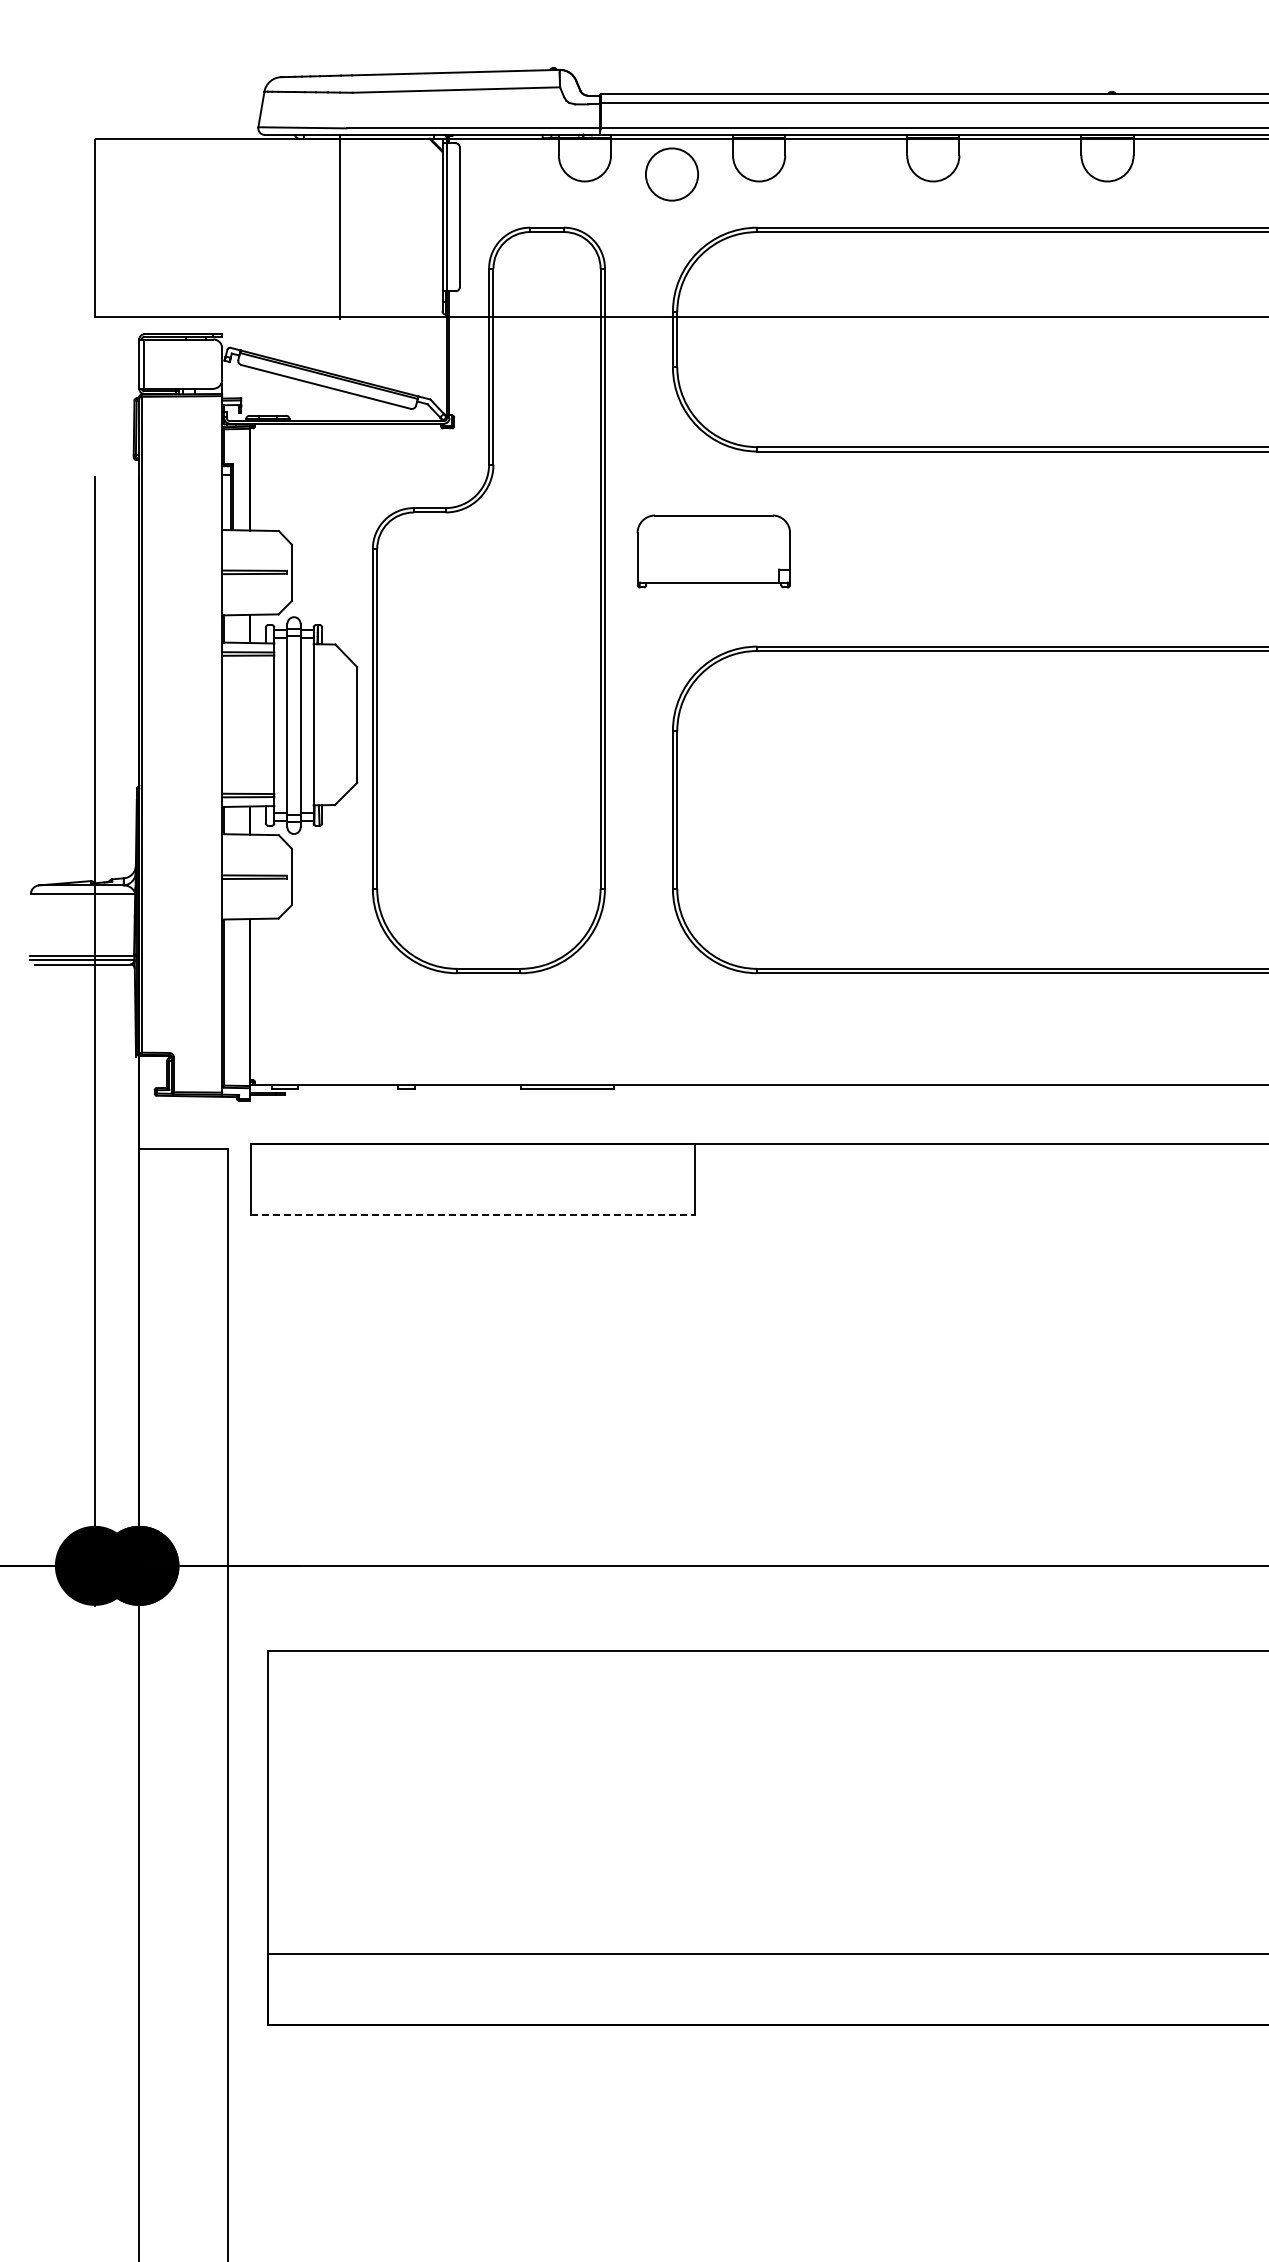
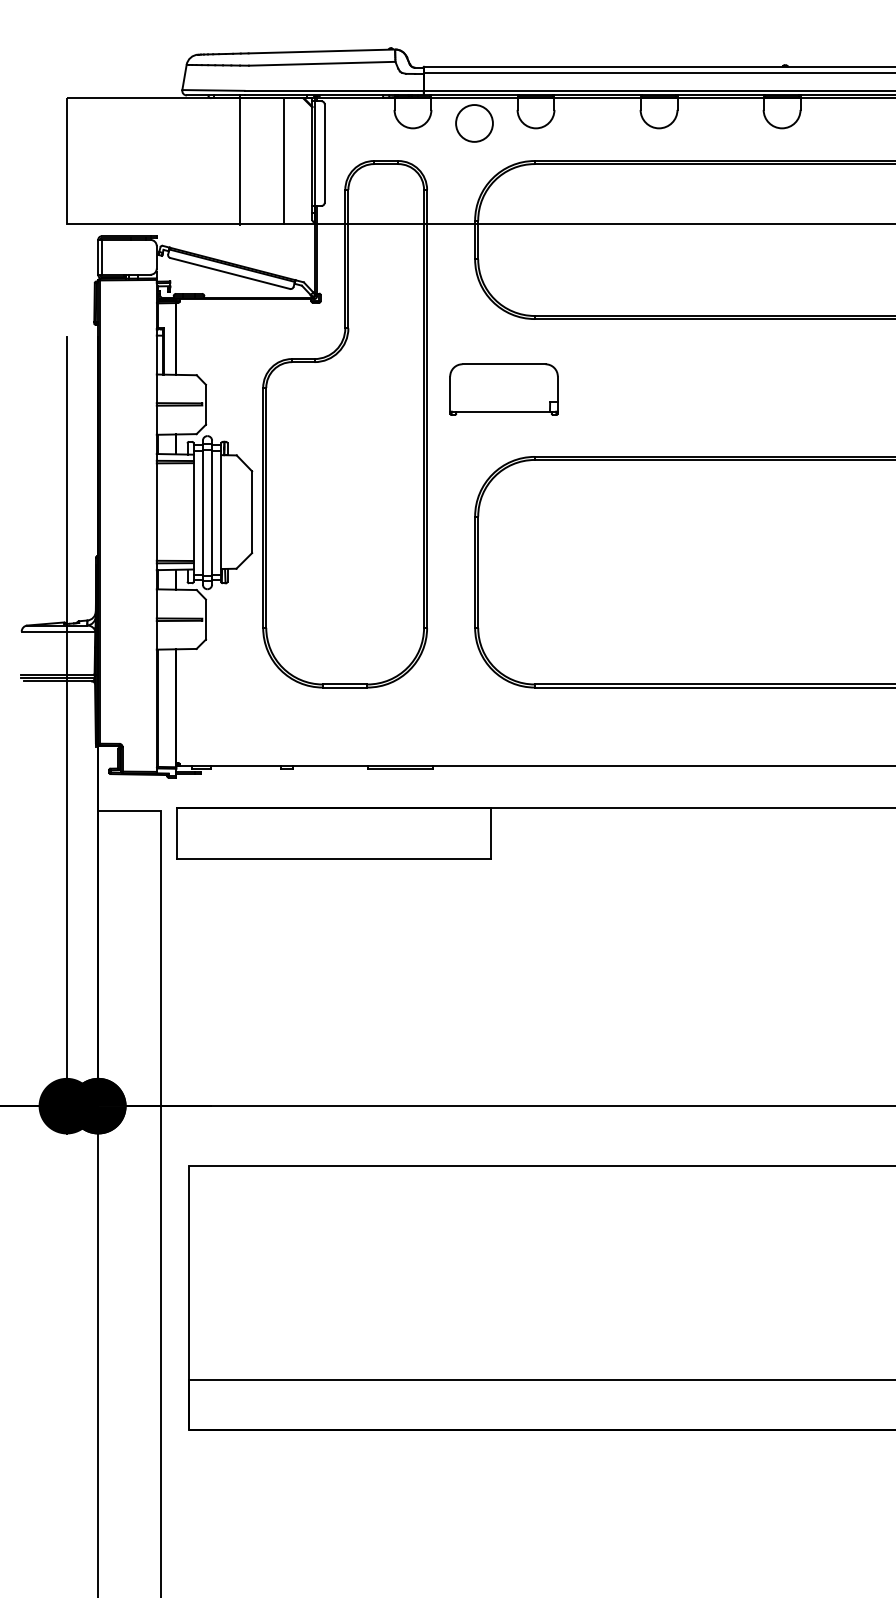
line: (401, 227) -> (283, 160), added
line: (473, 1215) -> (334, 858), dashed -> solid

